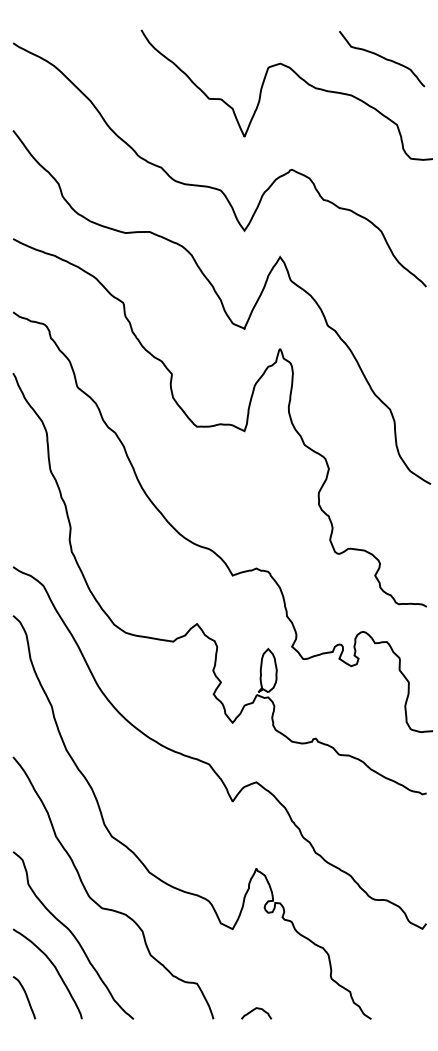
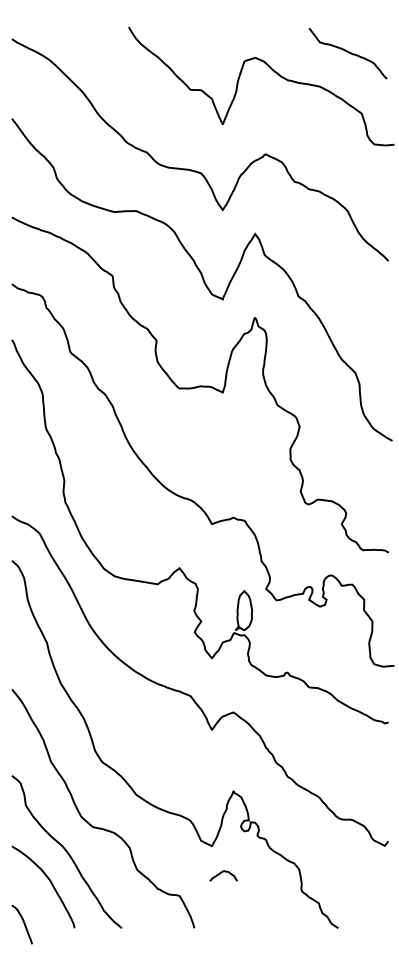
curve: (25, 997) -> (23, 924), moved
curve: (254, 1010) -> (221, 873), moved

